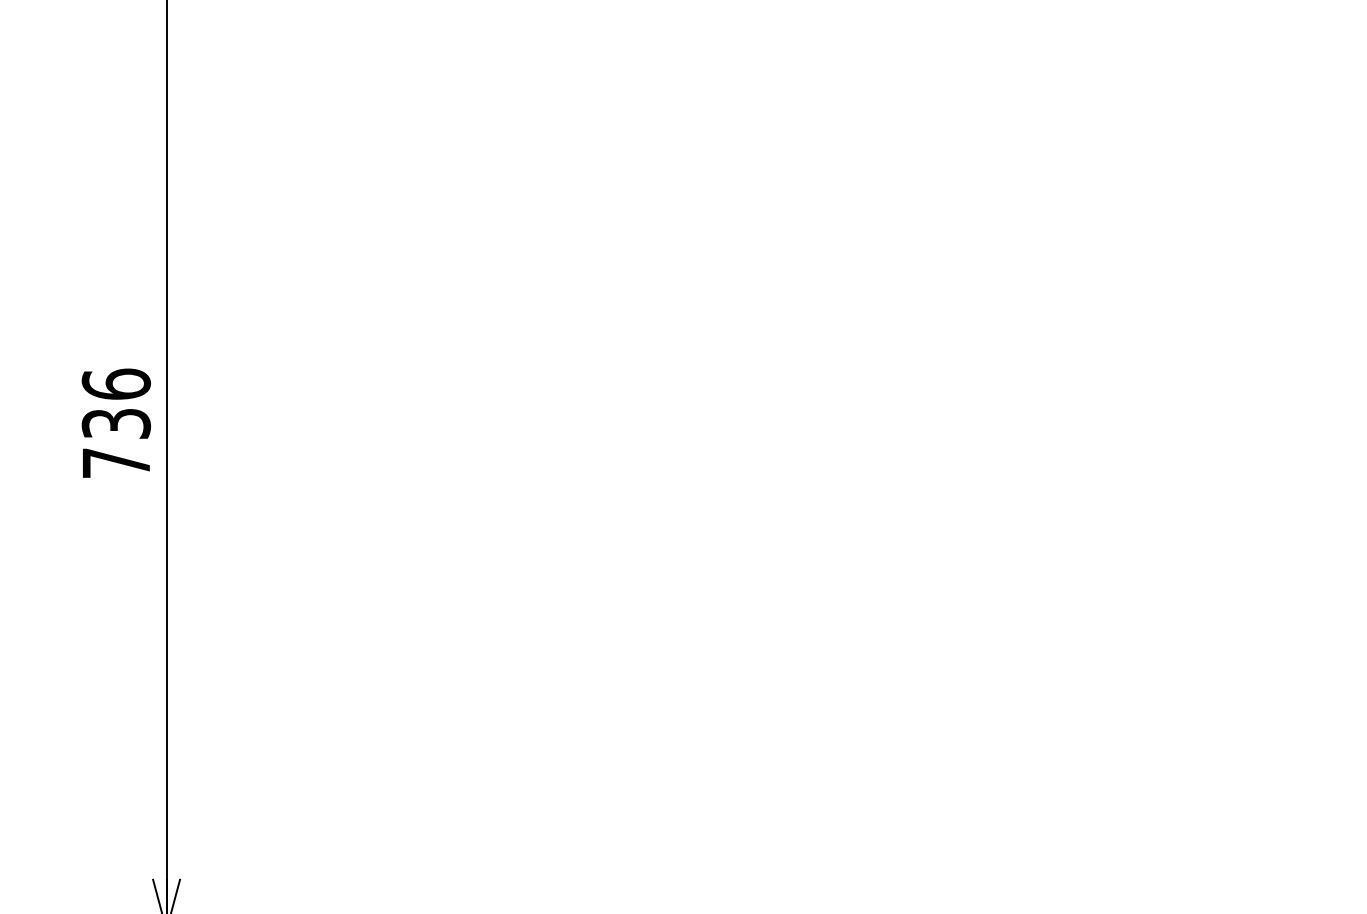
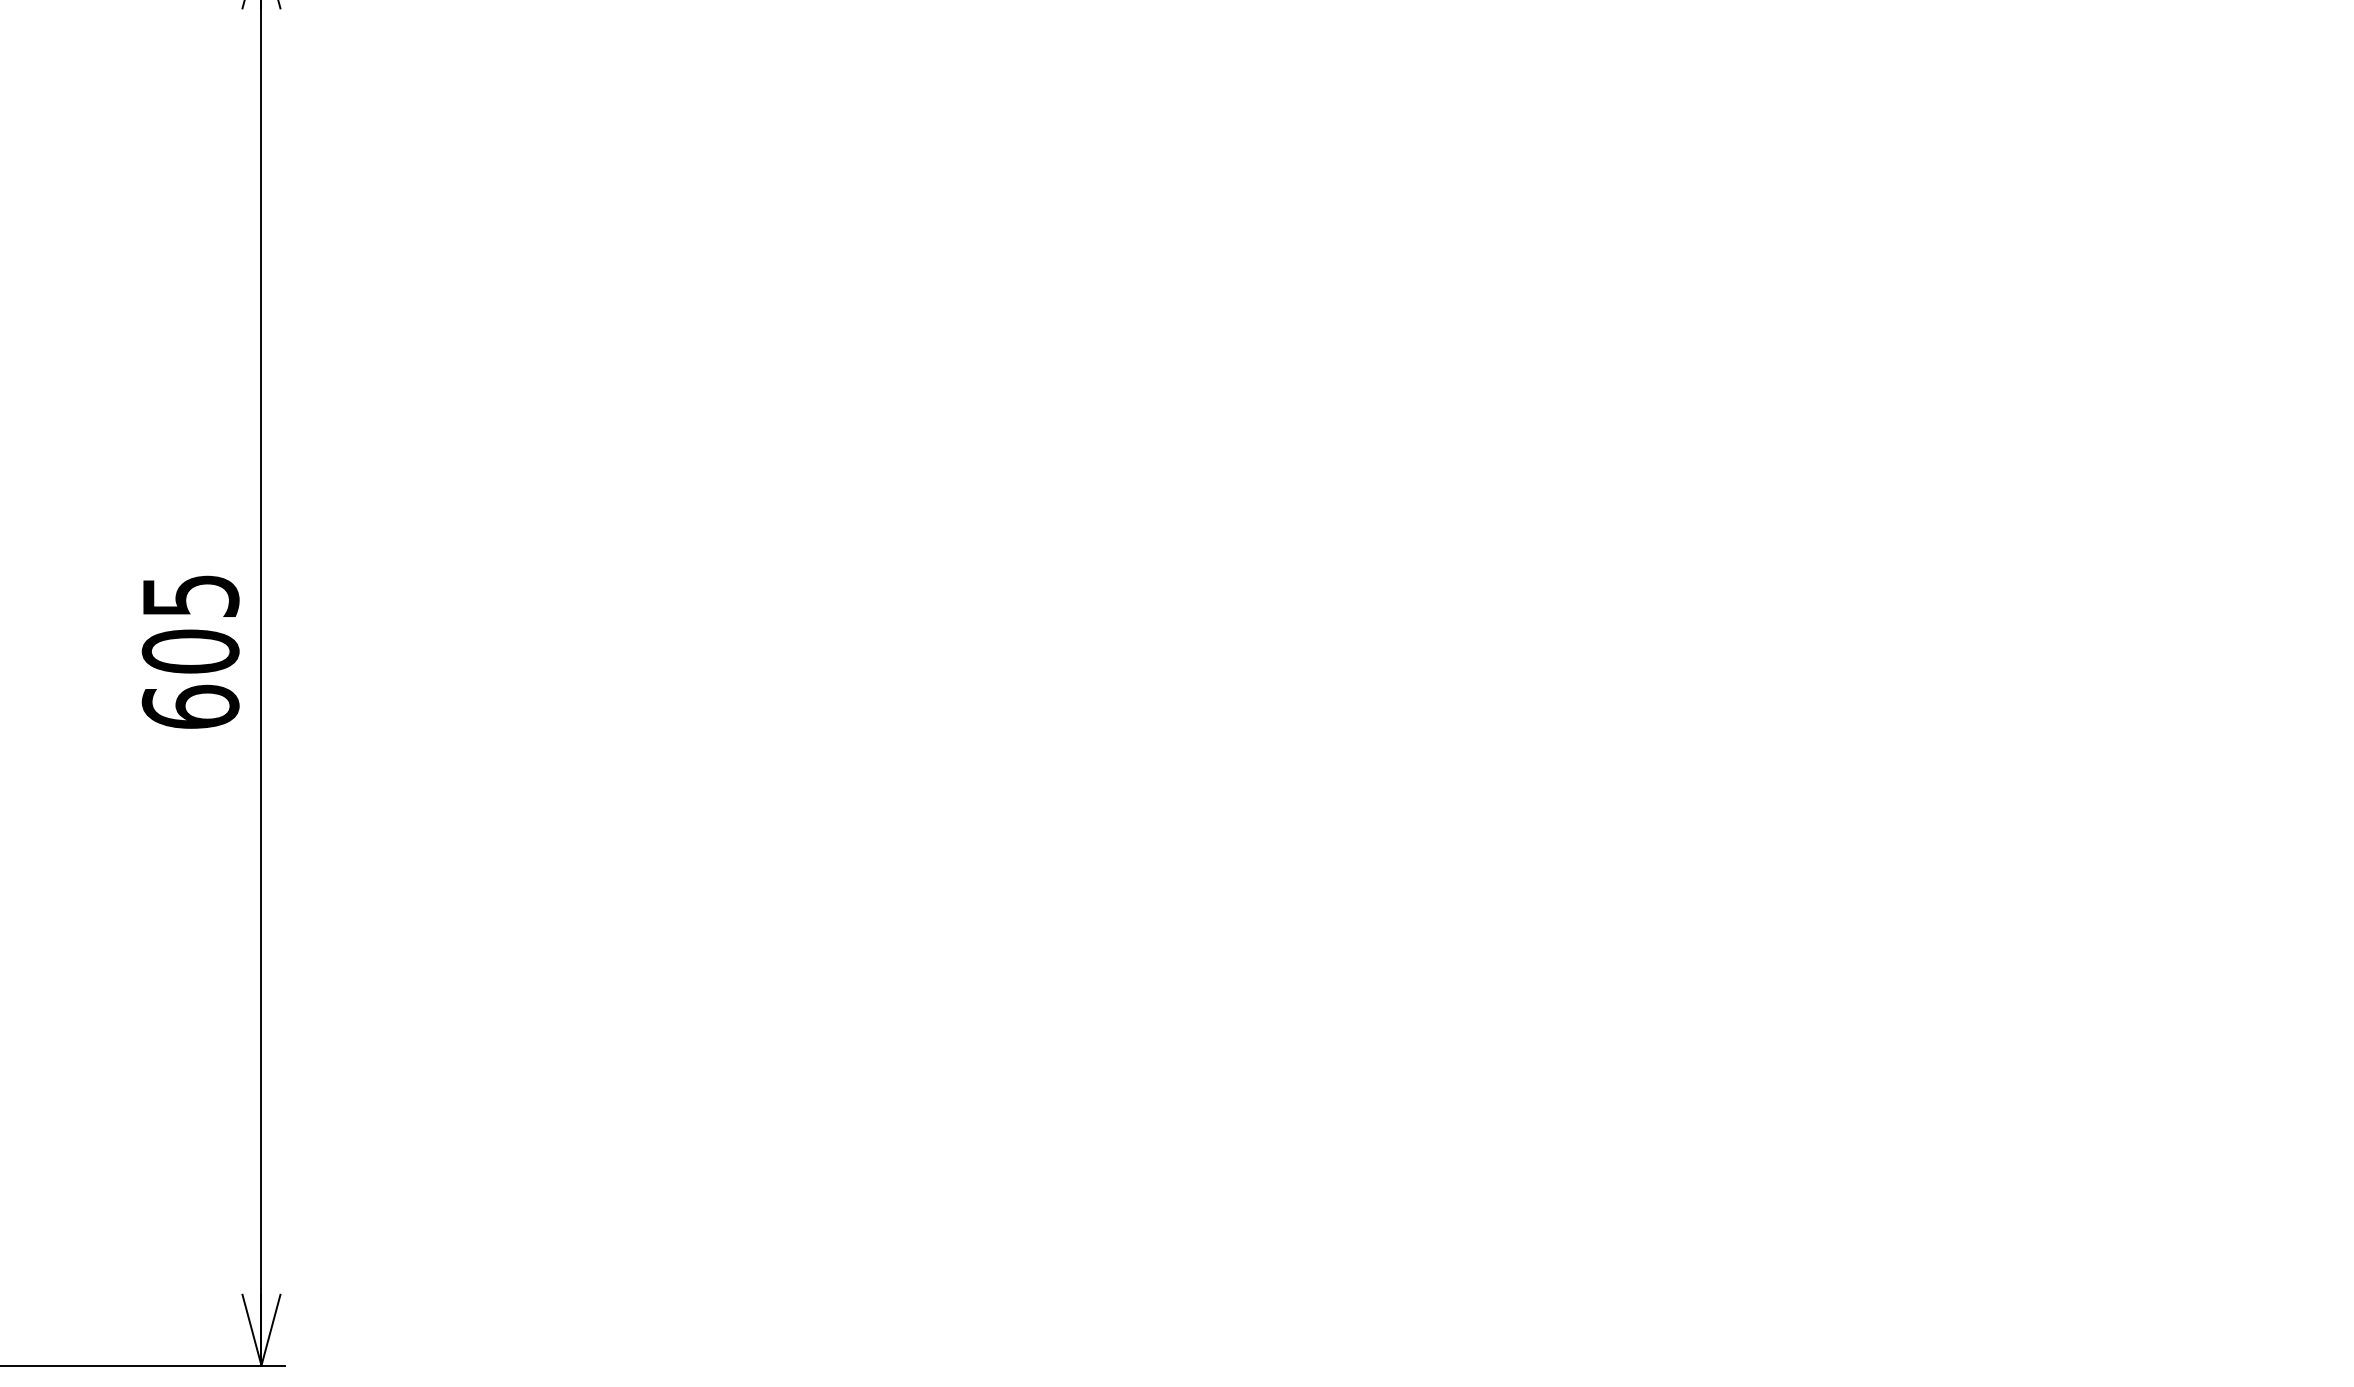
text: (116, 423) -> (190, 650), 736 -> 605

